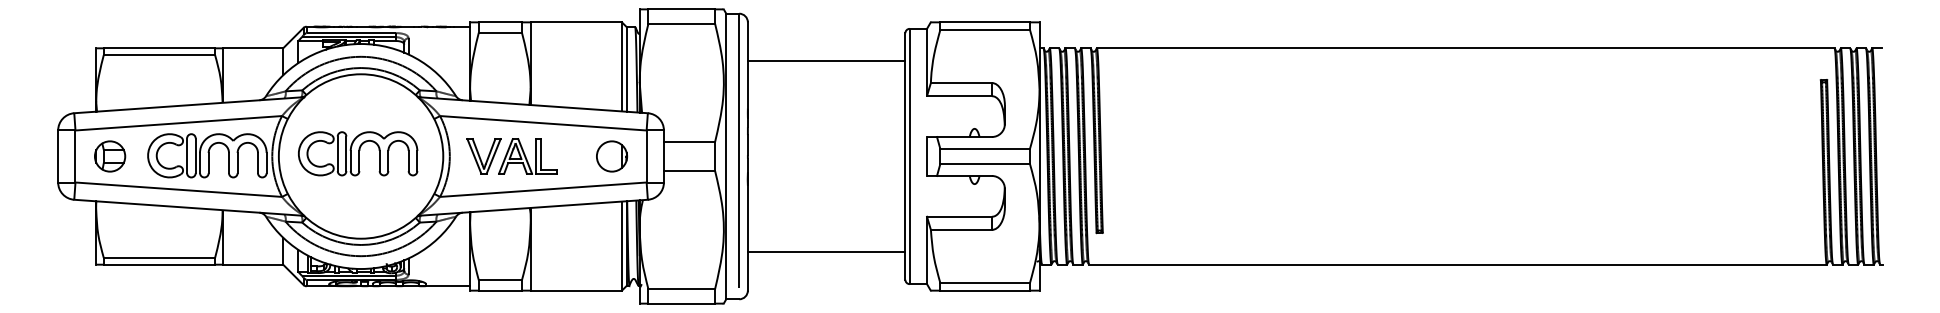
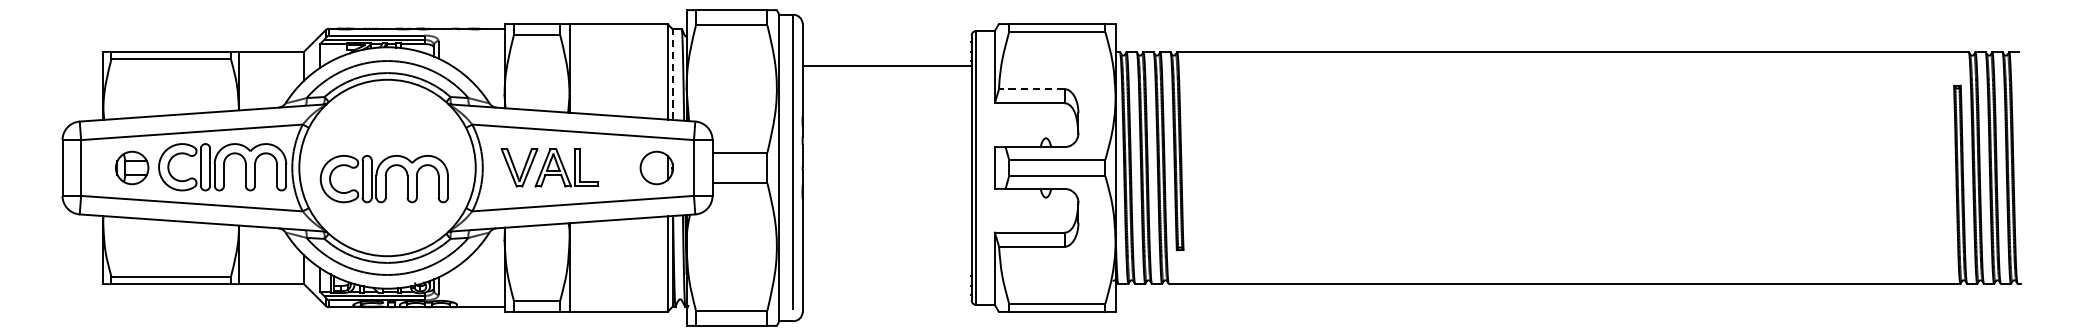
line: (626, 68) -> (672, 73), solid -> dashed
line: (961, 83) -> (1031, 89), solid -> dashed
part: (358, 153) -> (384, 178), moved
part: (110, 156) -> (132, 168), moved
line: (826, 251) -> (887, 269), removed

